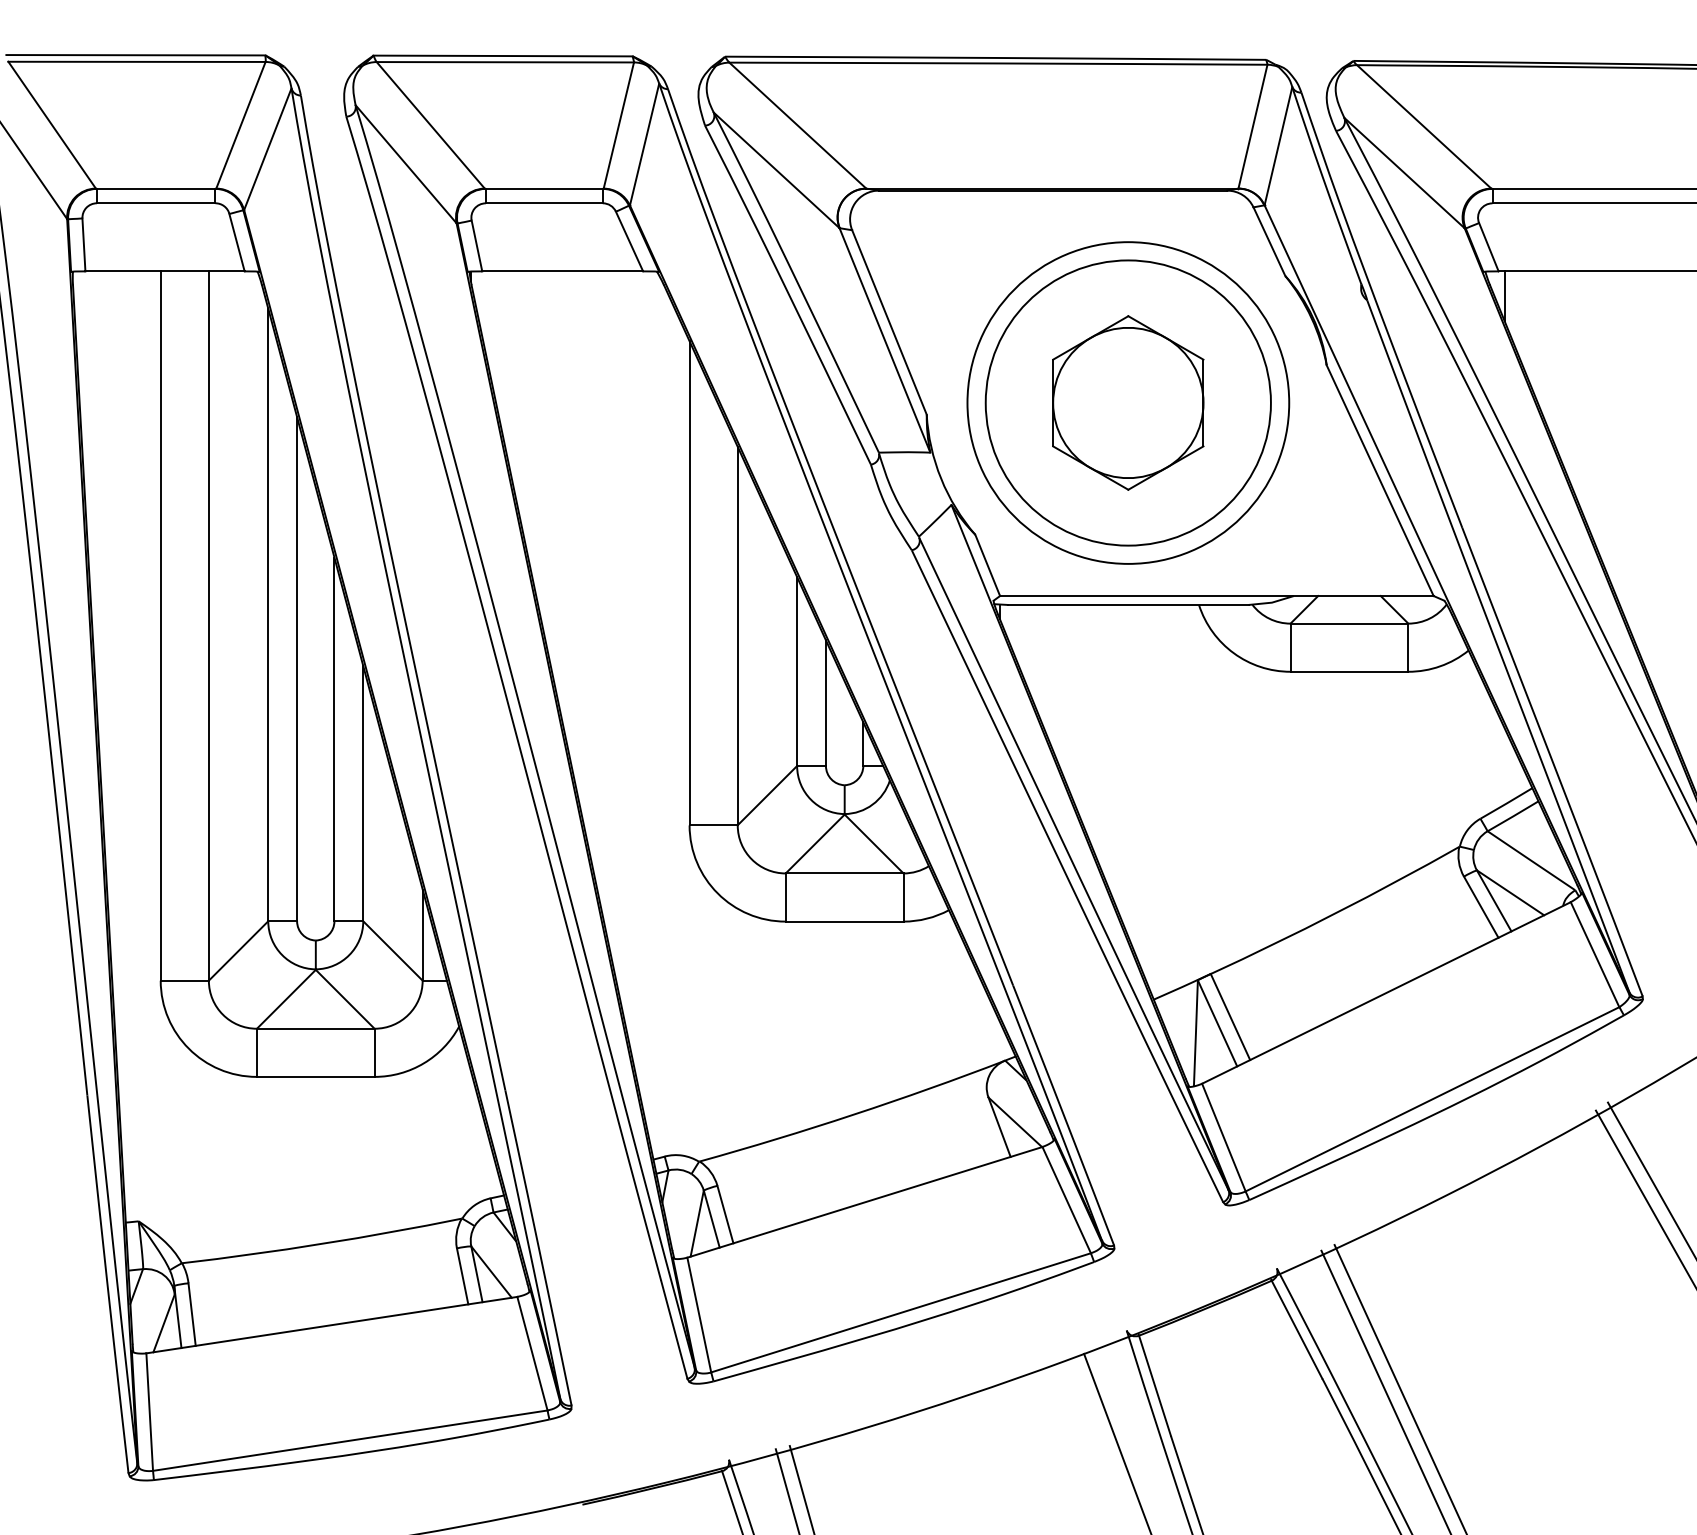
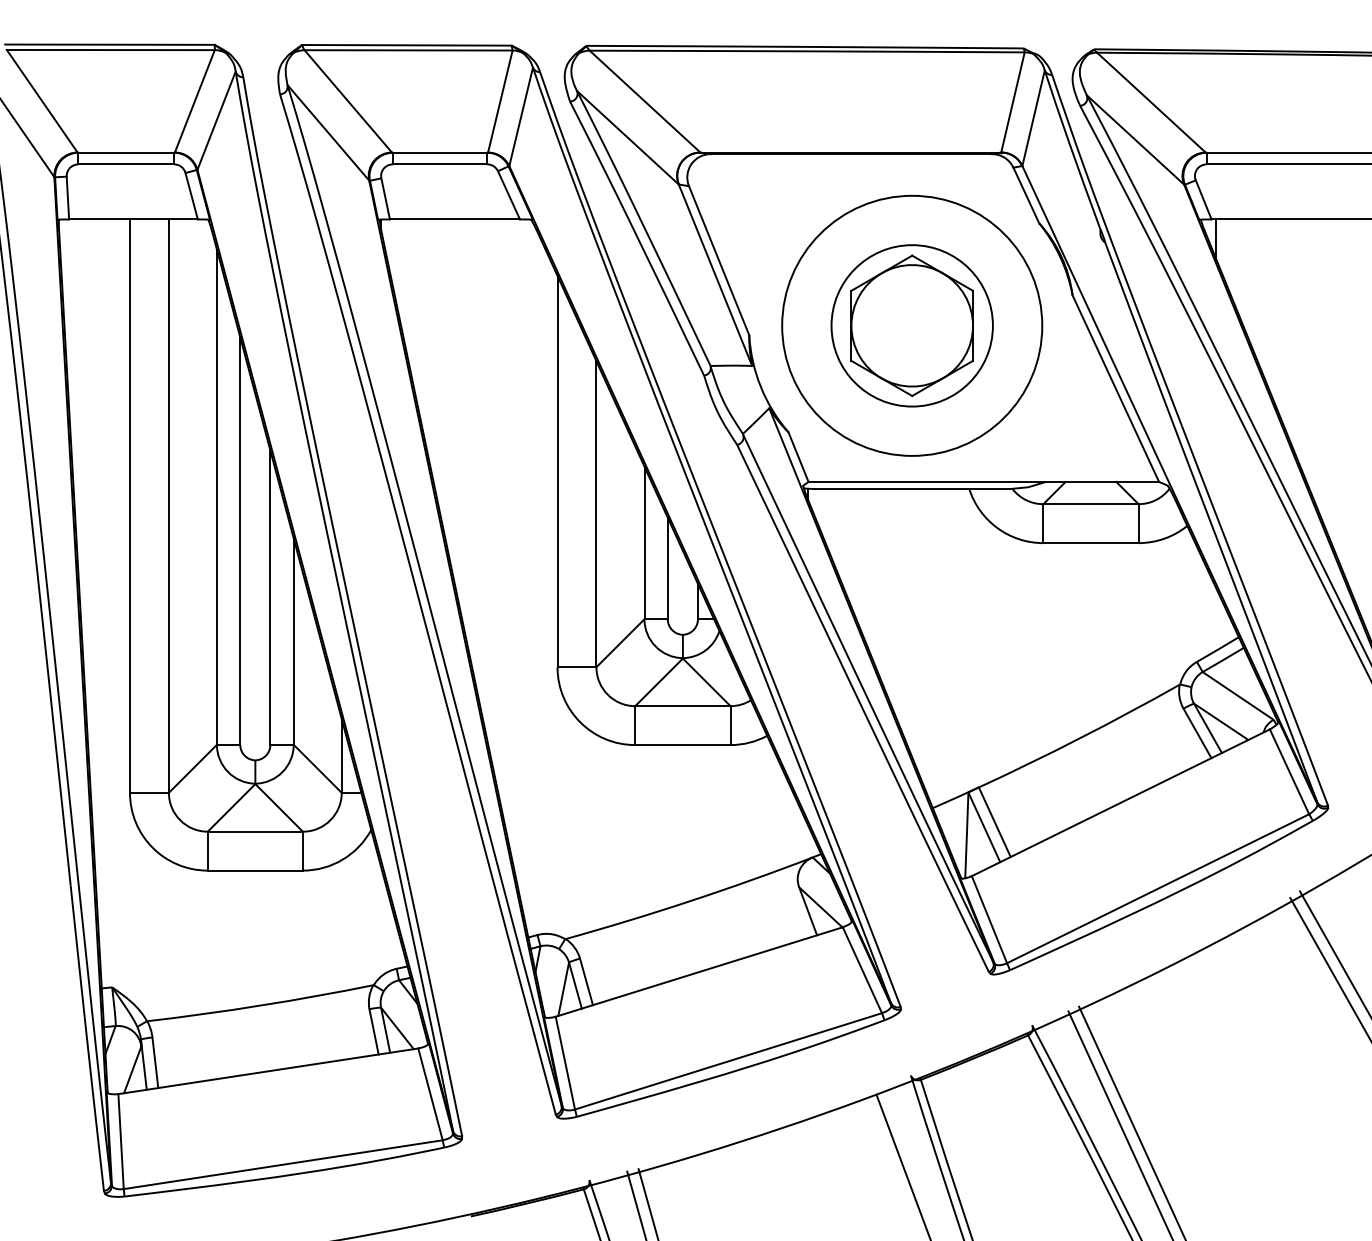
circle: (1127, 402) -> (911, 325), size x0.7

